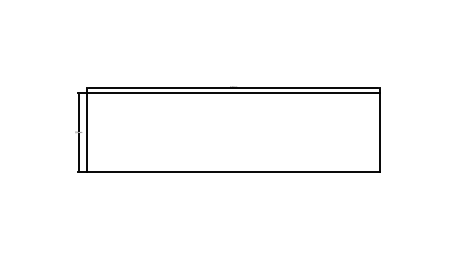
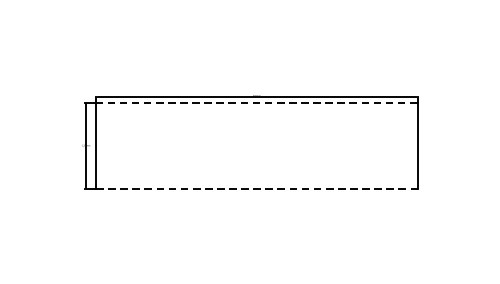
line: (233, 93) -> (256, 102), solid -> dashed
line: (234, 171) -> (257, 188), solid -> dashed

